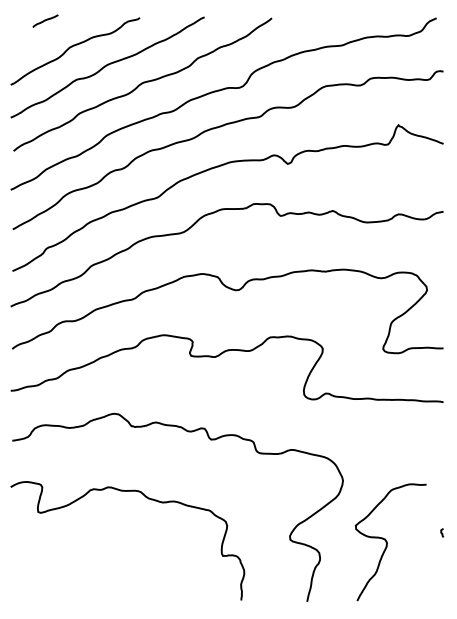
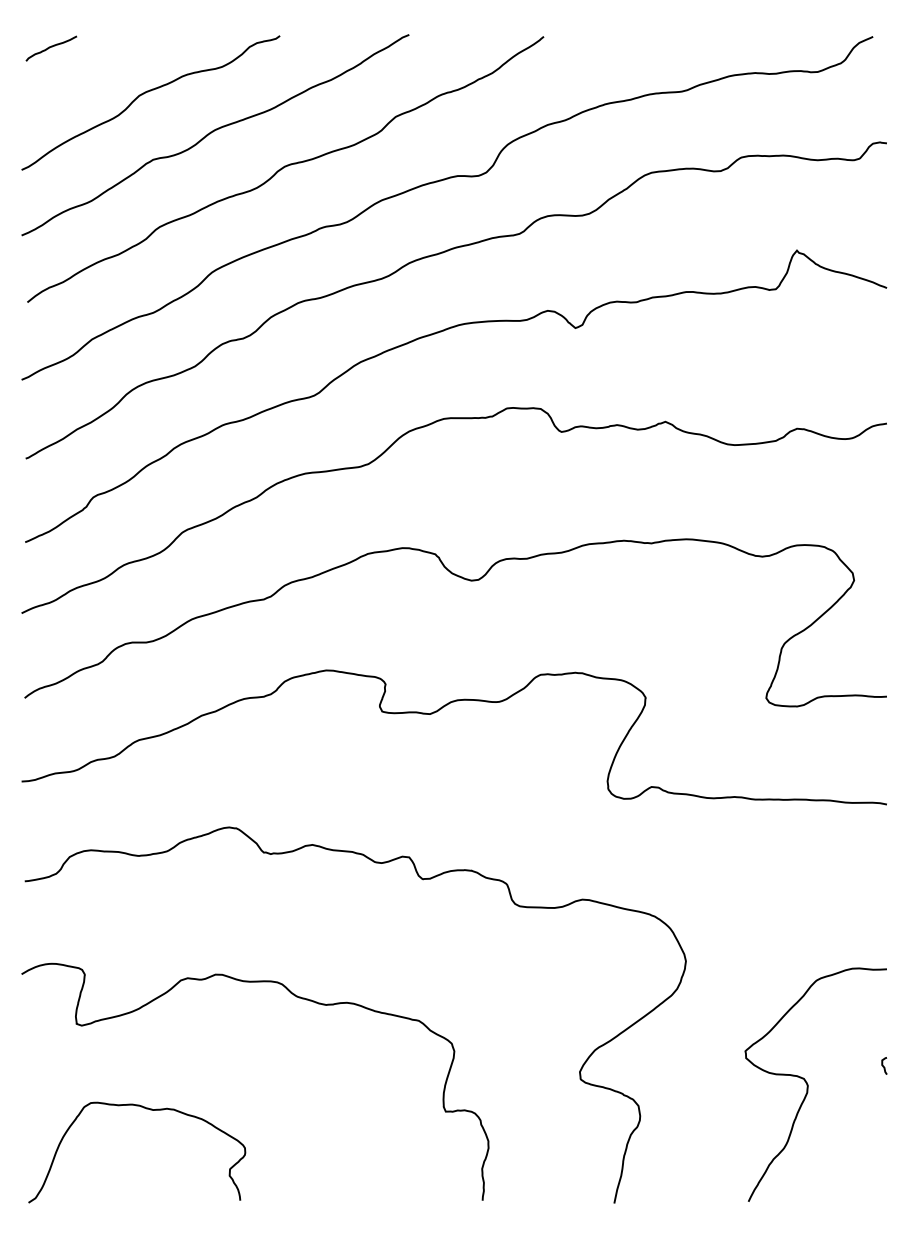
line: (45, 20) -> (51, 47), moved
curve: (387, 542) -> (808, 1084), moved
curve: (73, 555) -> (147, 1110), added

